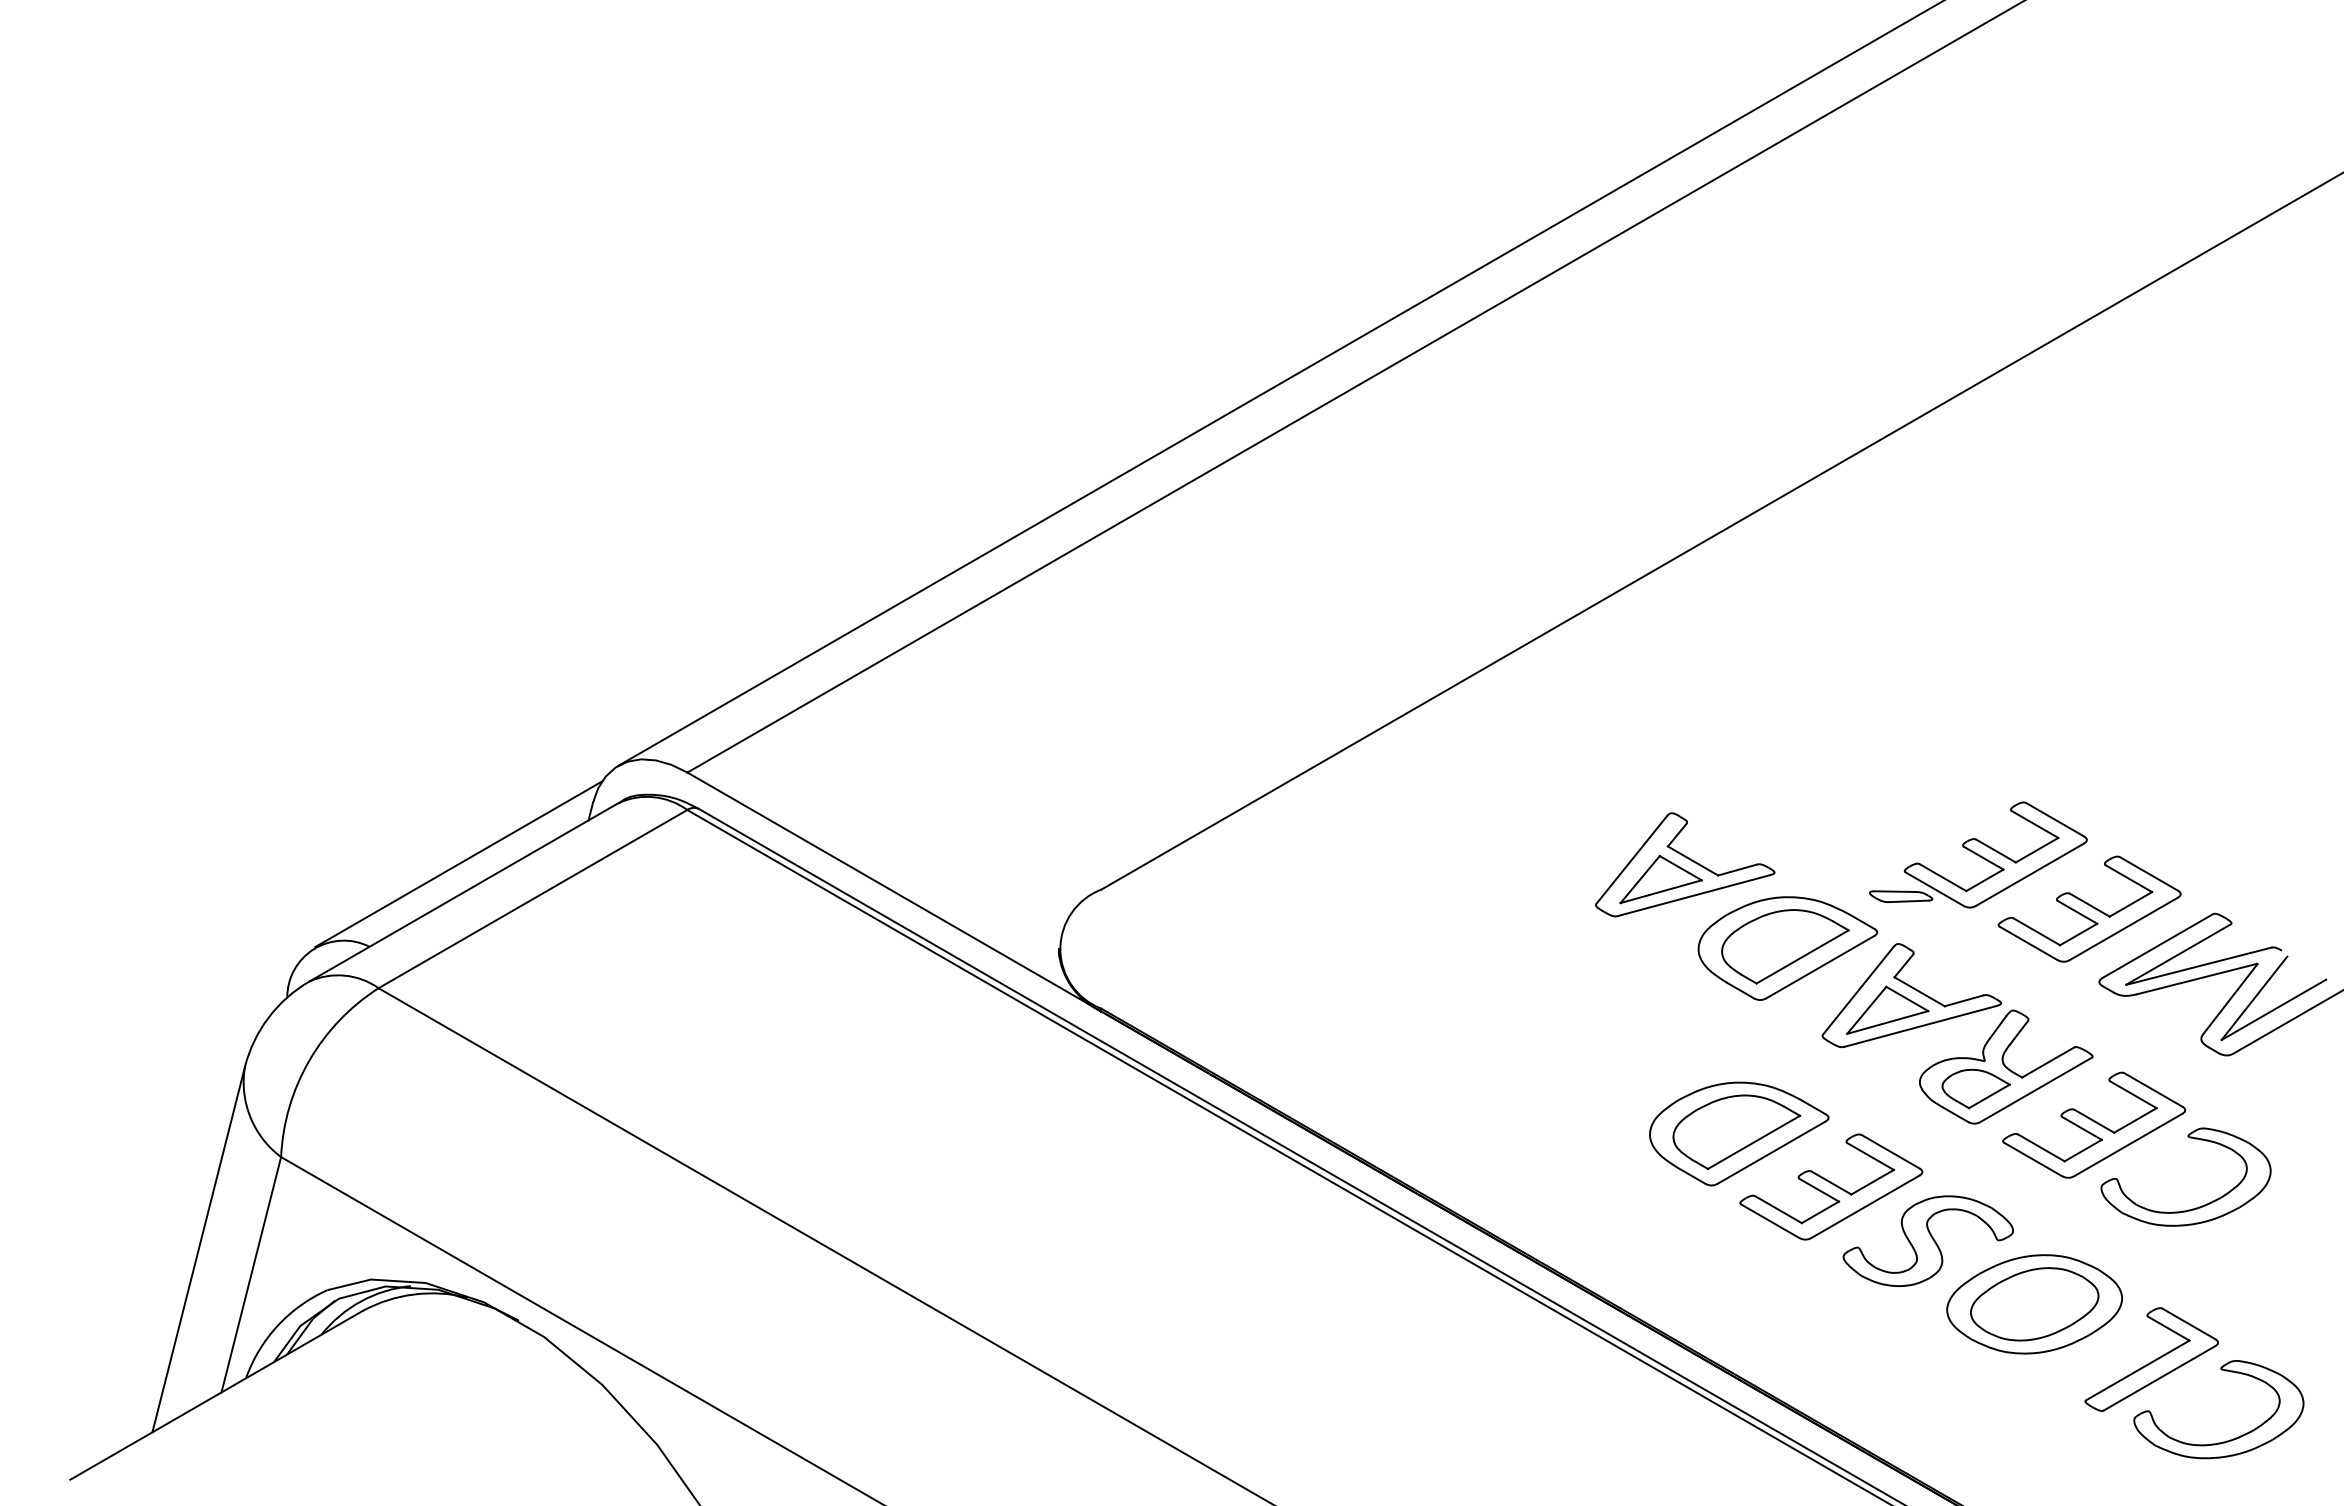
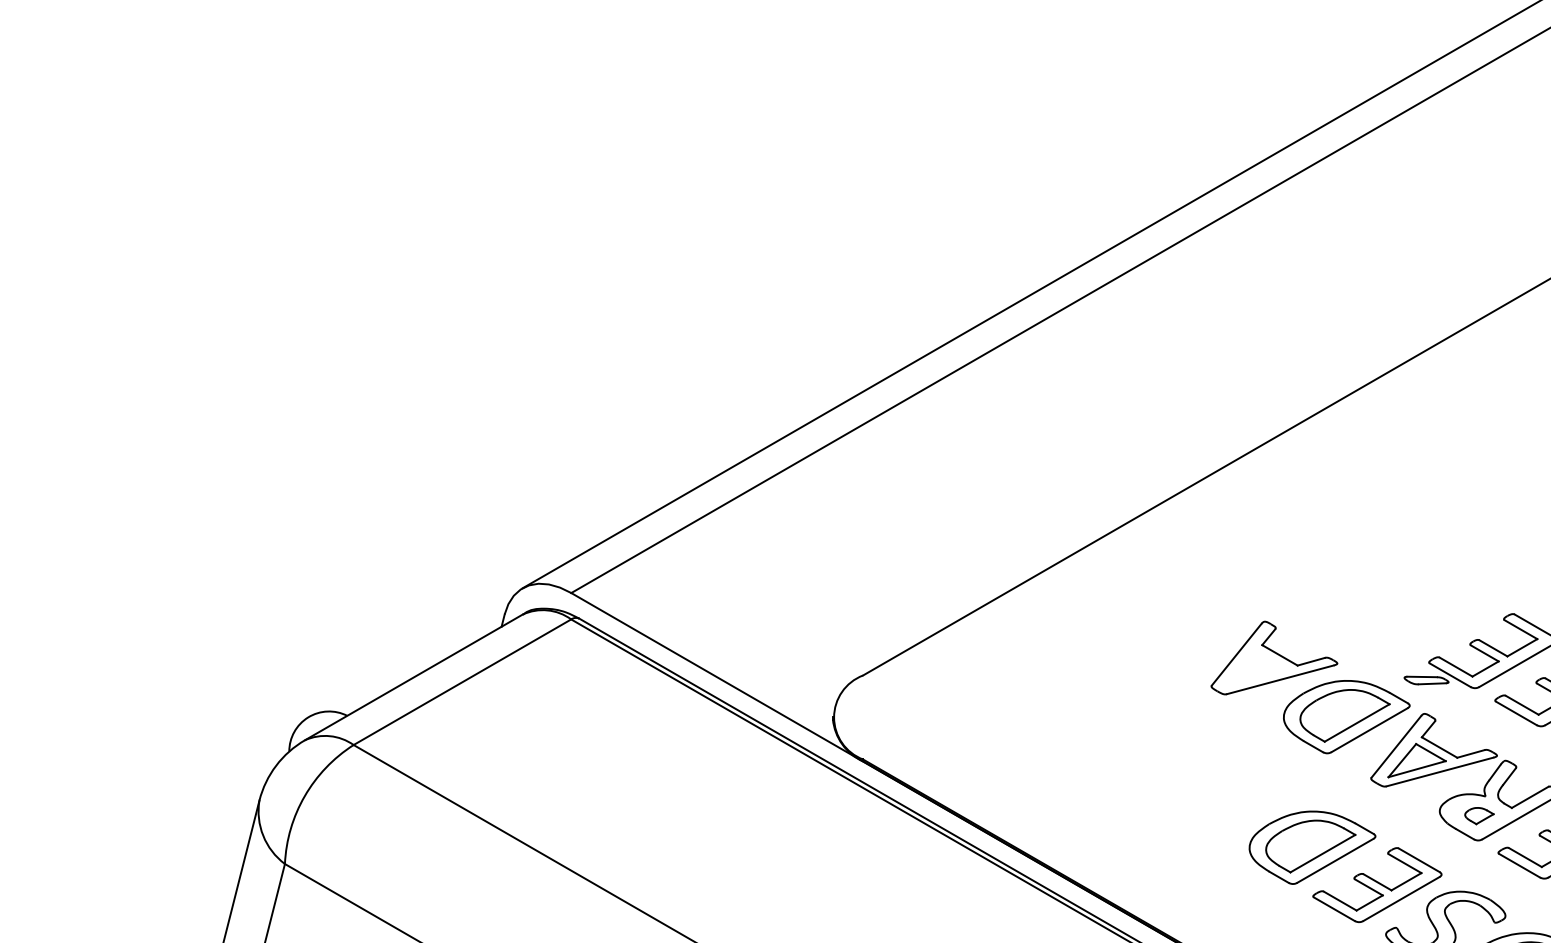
line: (458, 864) -> (409, 657), removed
part: (1660, 879) -> (1257, 668), removed
part: (1975, 1088) -> (1478, 815), size x0.6

